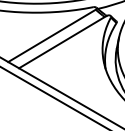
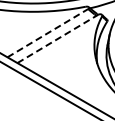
line: (52, 35) -> (48, 32), solid -> dashed
line: (63, 41) -> (58, 38), solid -> dashed

